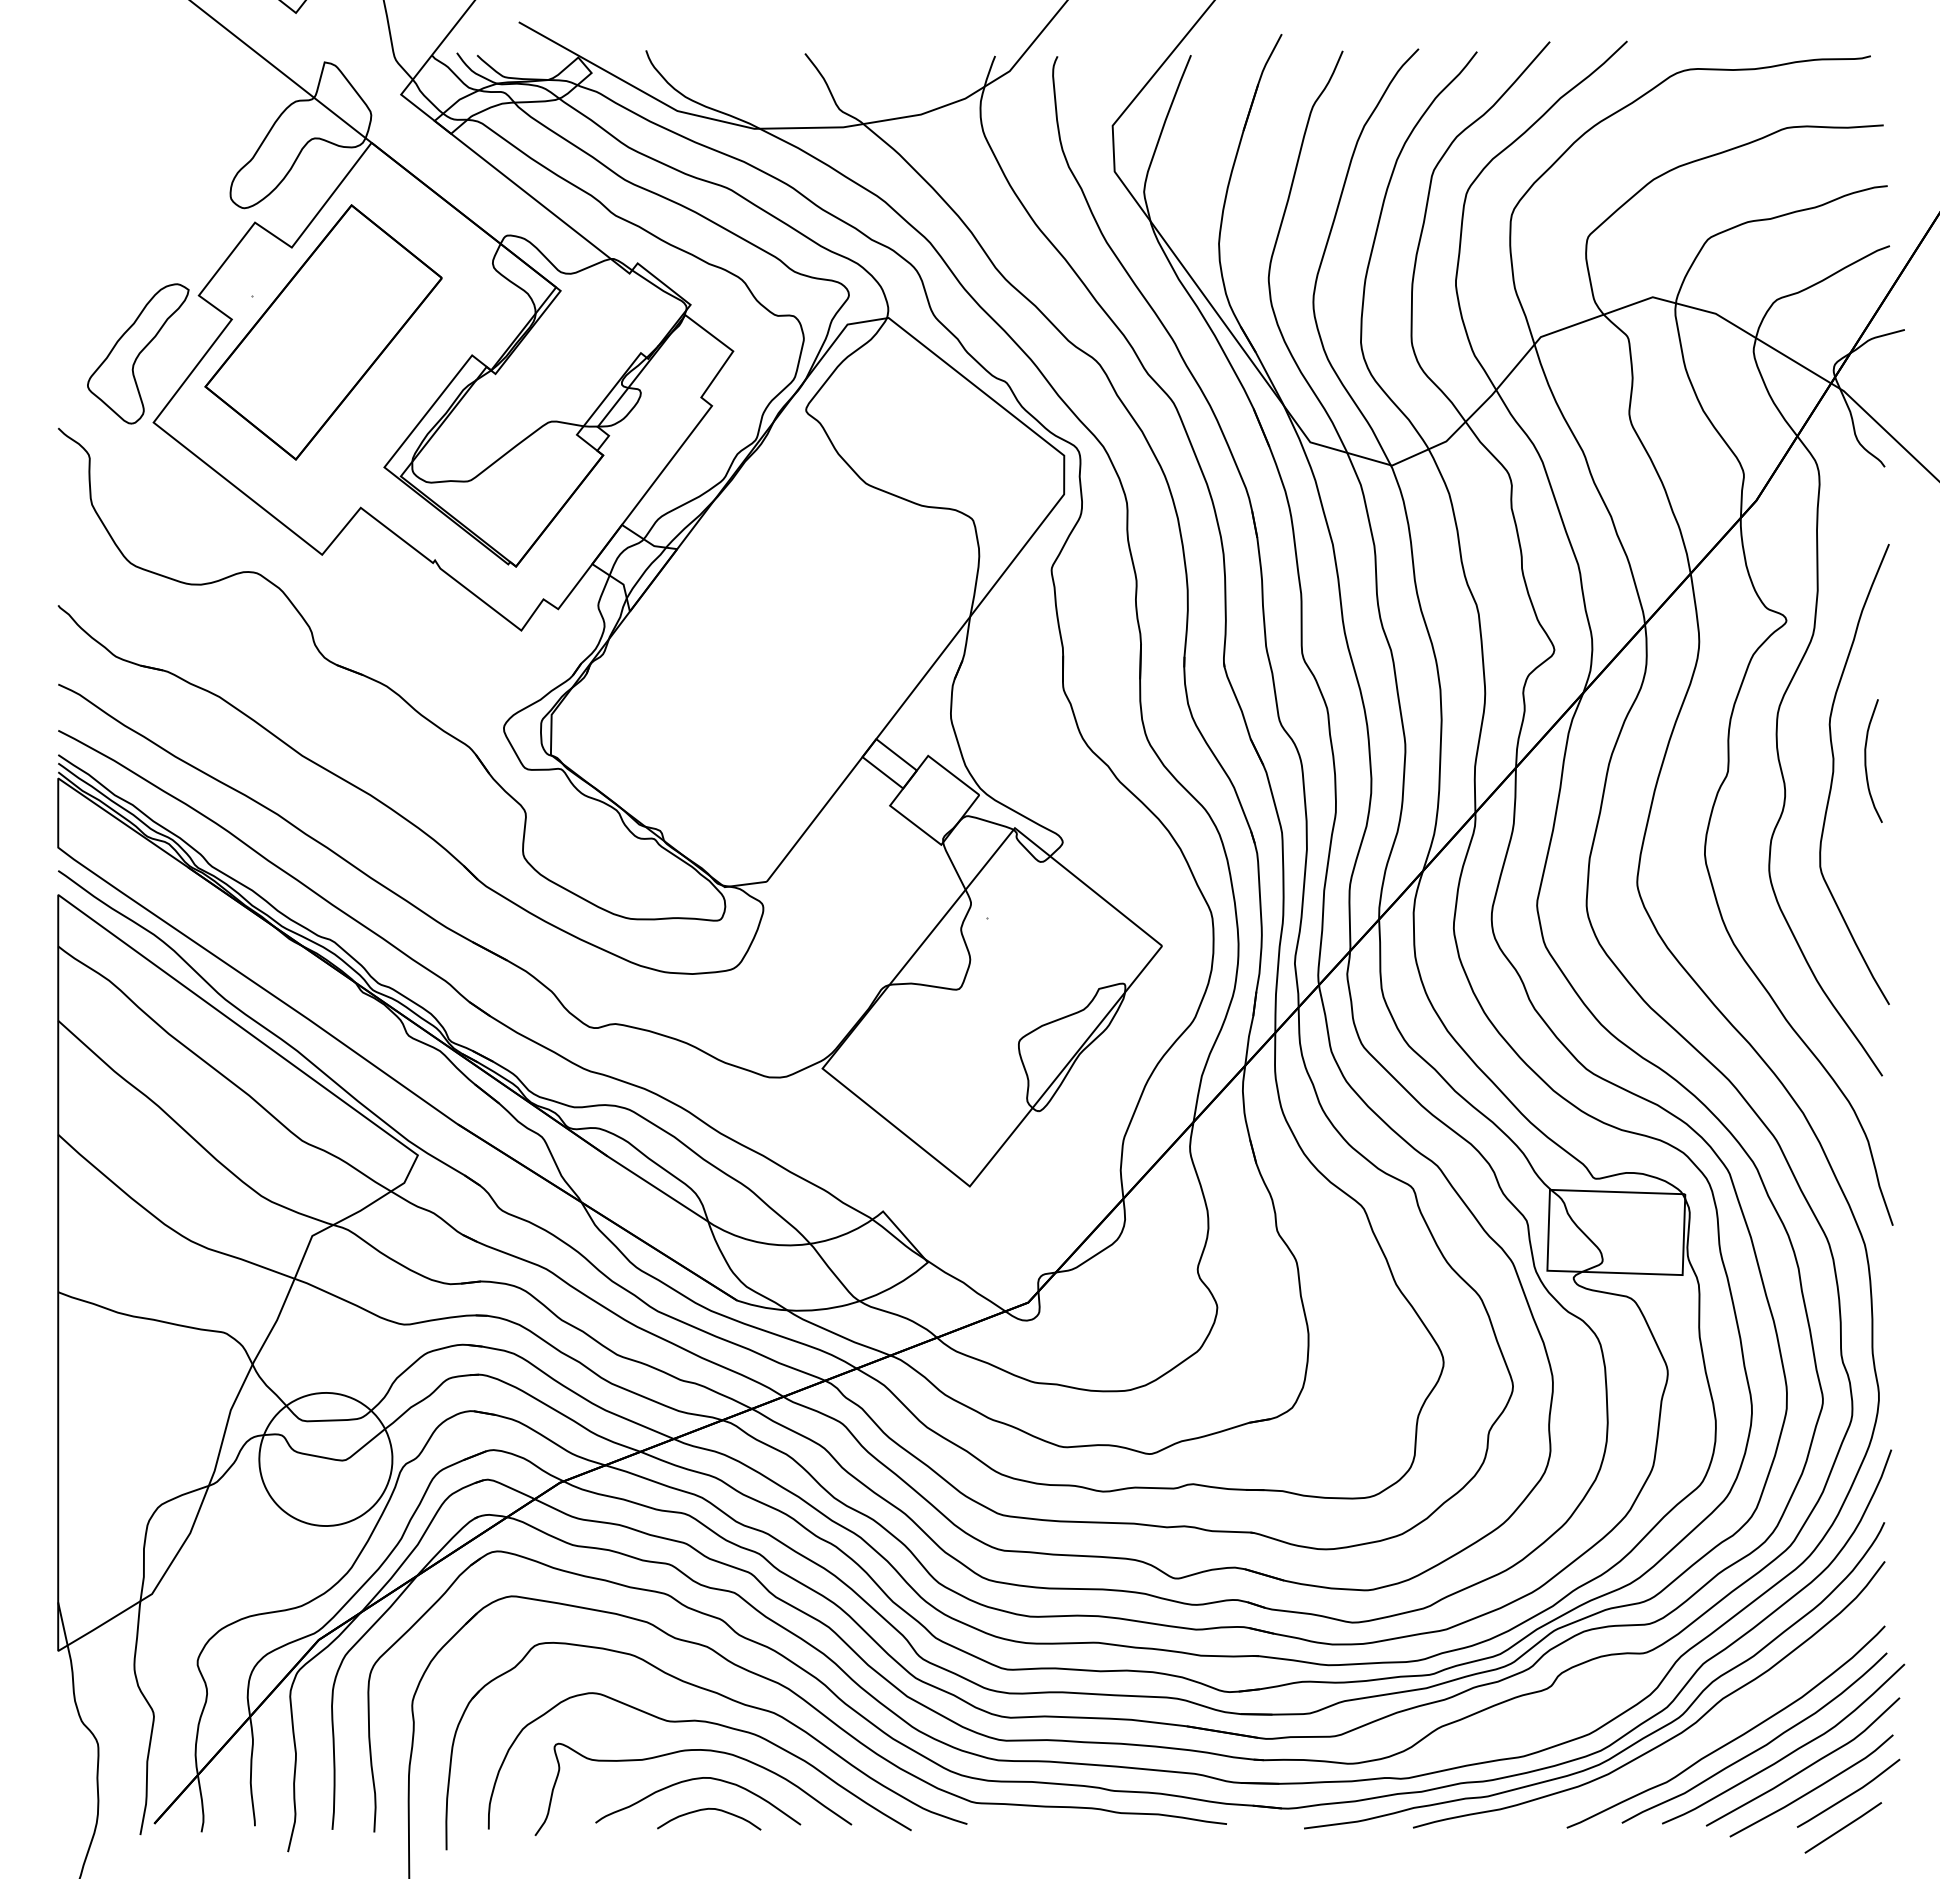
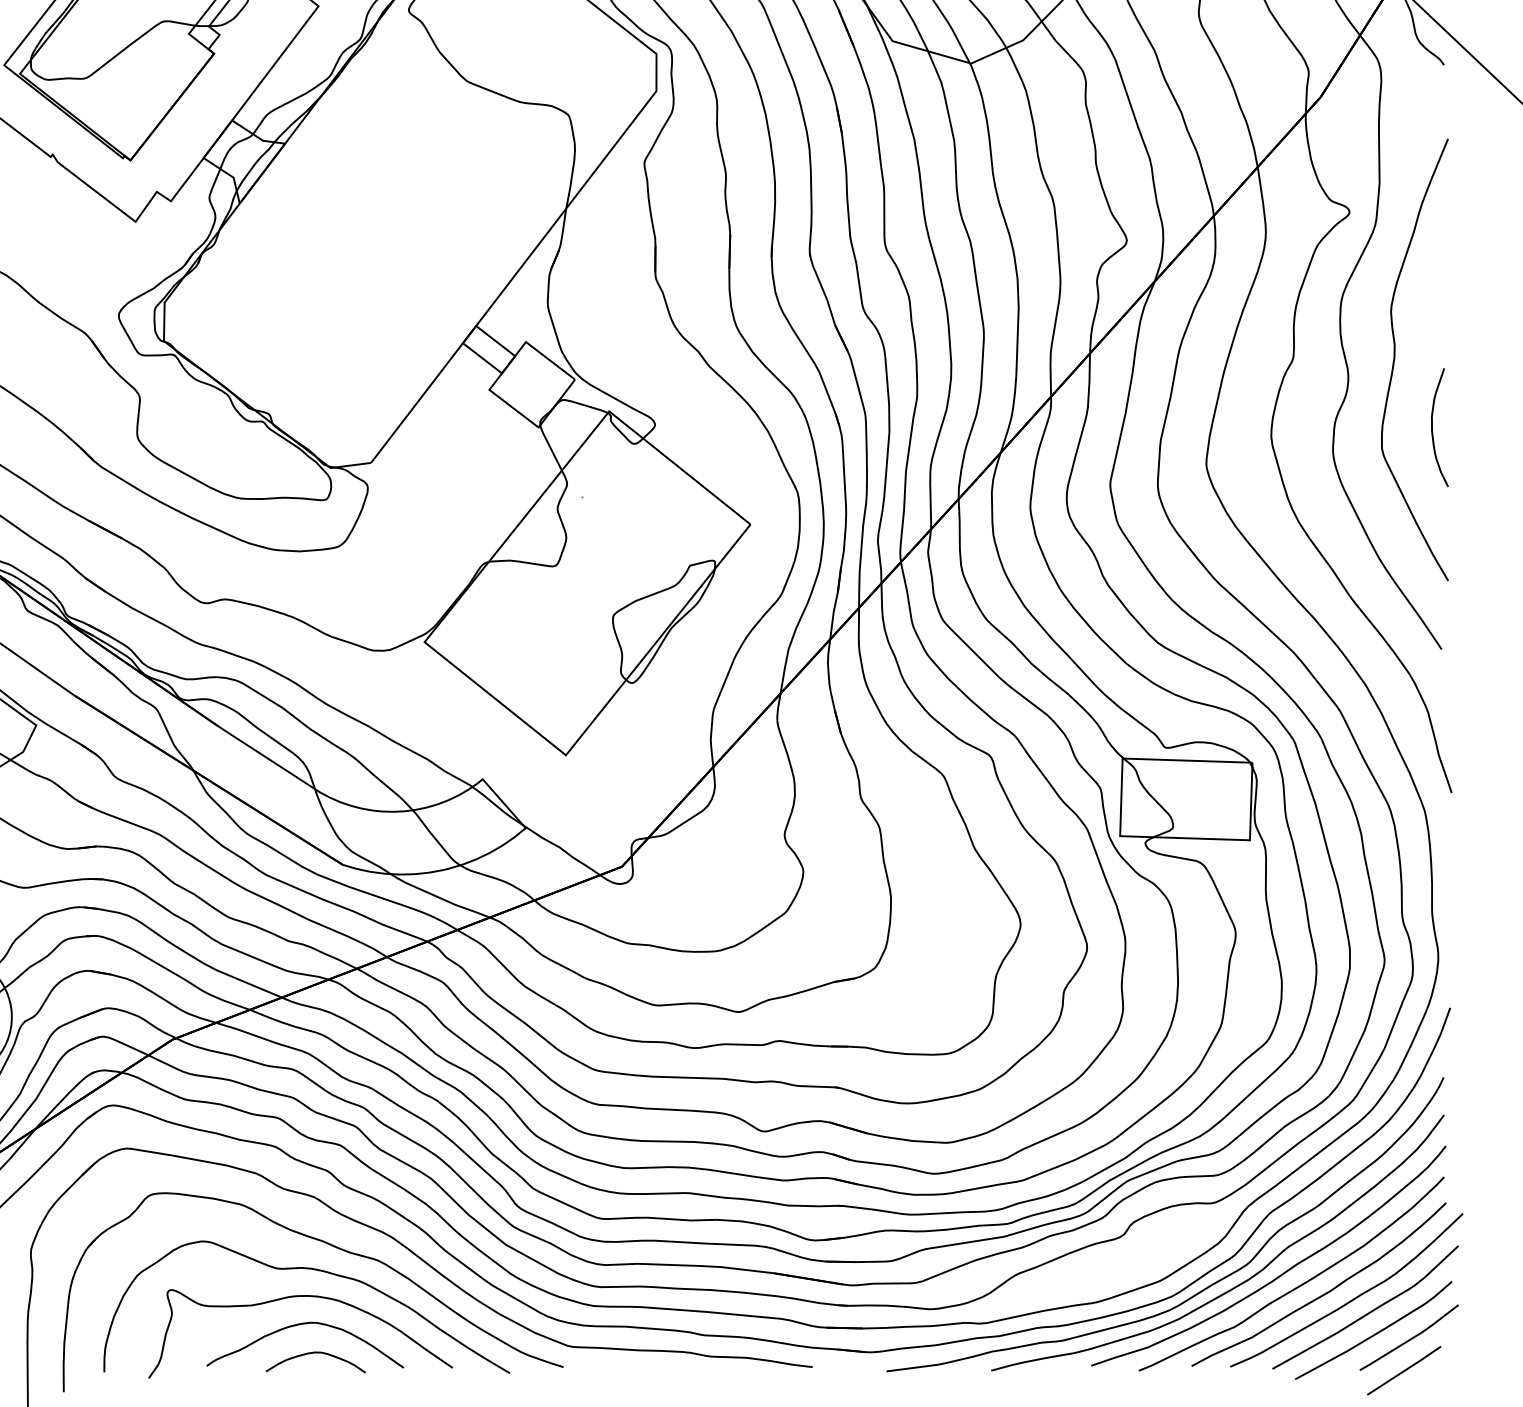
curve: (1866, 760) -> (1433, 427), moved
curve: (1714, 1727) -> (1280, 1274), added

